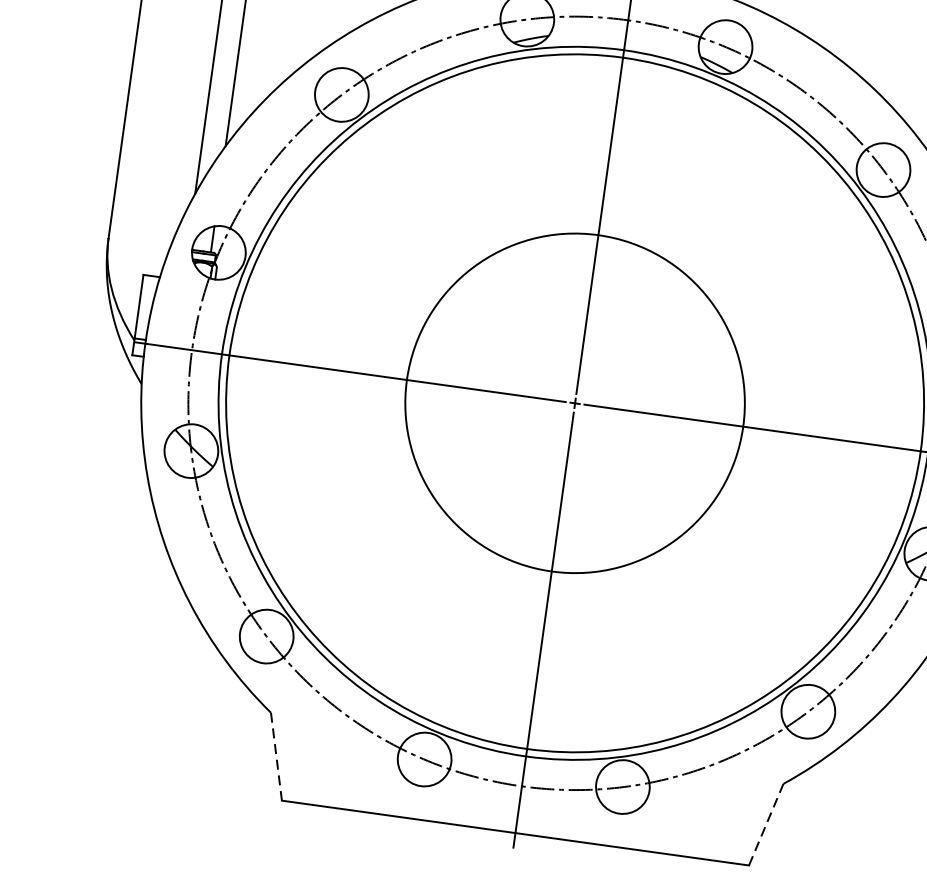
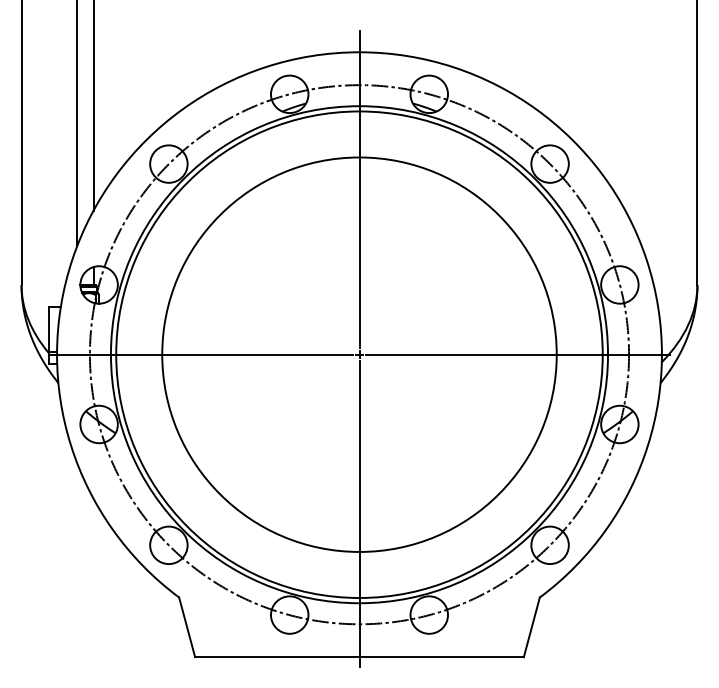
circle: (575, 403) -> (359, 354), size x1.67
line: (276, 757) -> (187, 627), dashed -> solid
line: (765, 824) -> (531, 627), dashed -> solid

